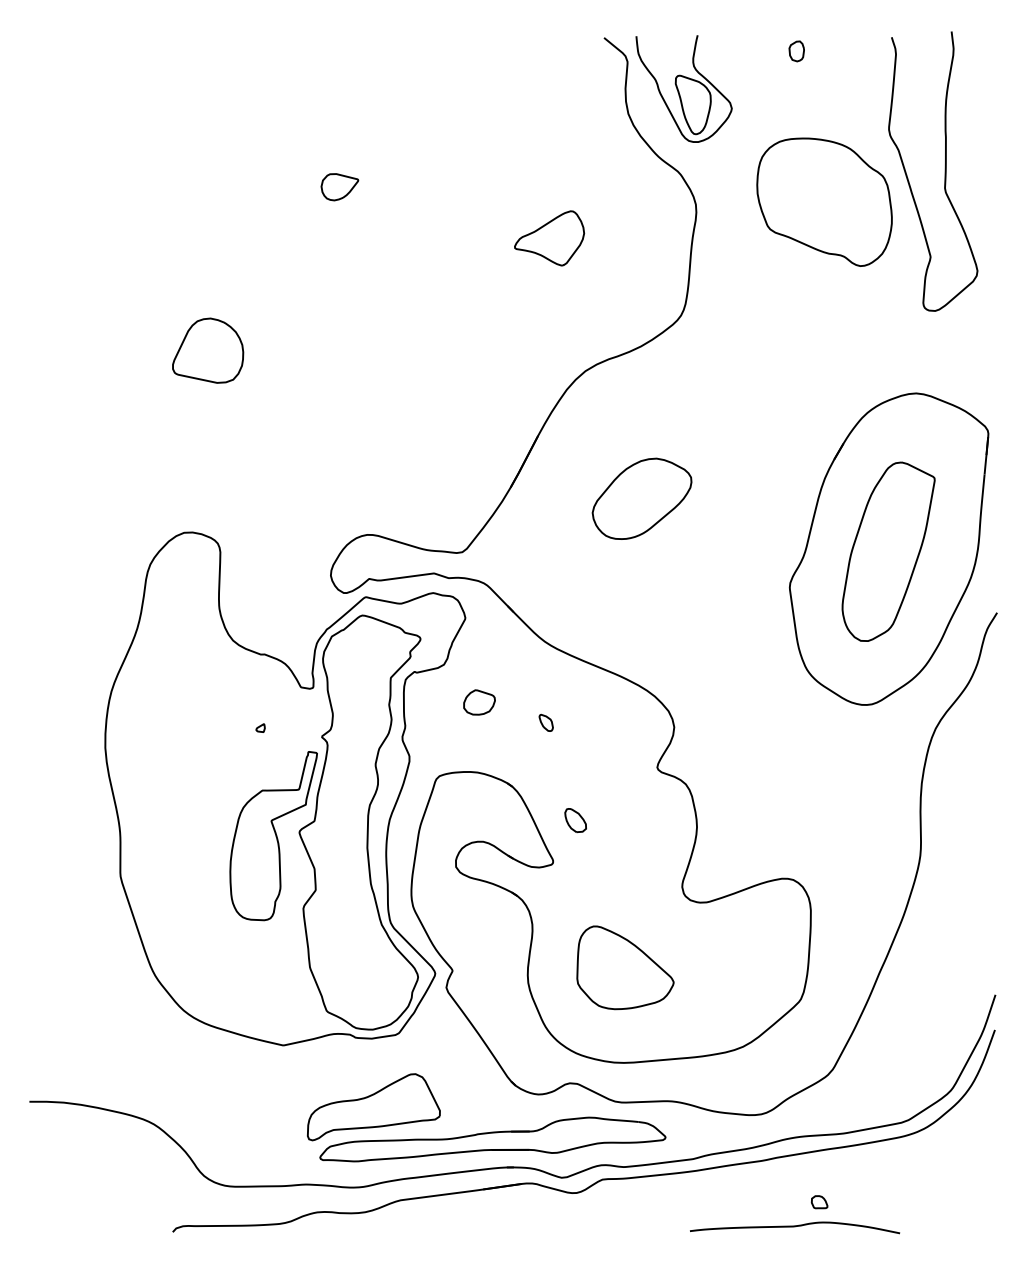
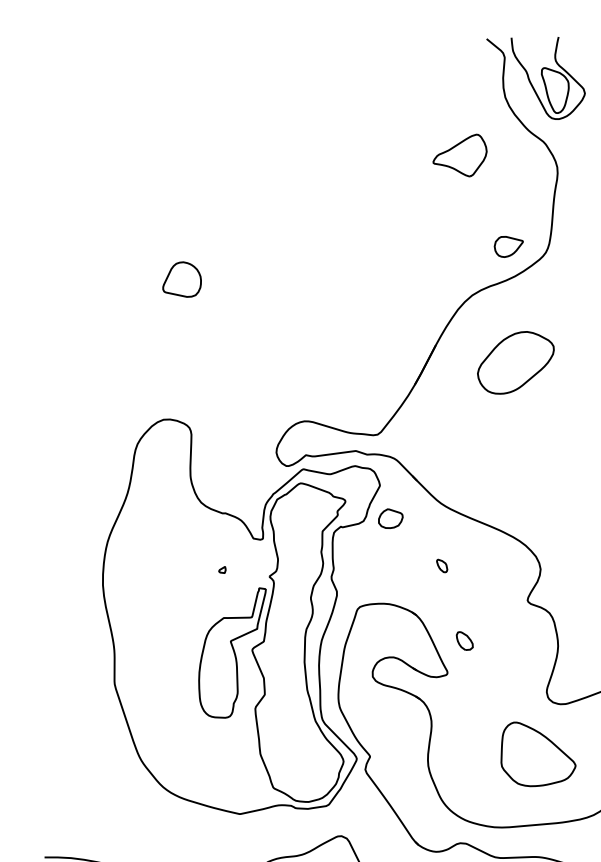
part: (339, 187) -> (508, 247), moved
part: (549, 238) -> (460, 155), moved
part: (208, 350) -> (182, 279), size x0.7
part: (641, 498) -> (515, 362), moved
part: (479, 702) -> (390, 518), moved
part: (625, 967) -> (538, 754), moved

